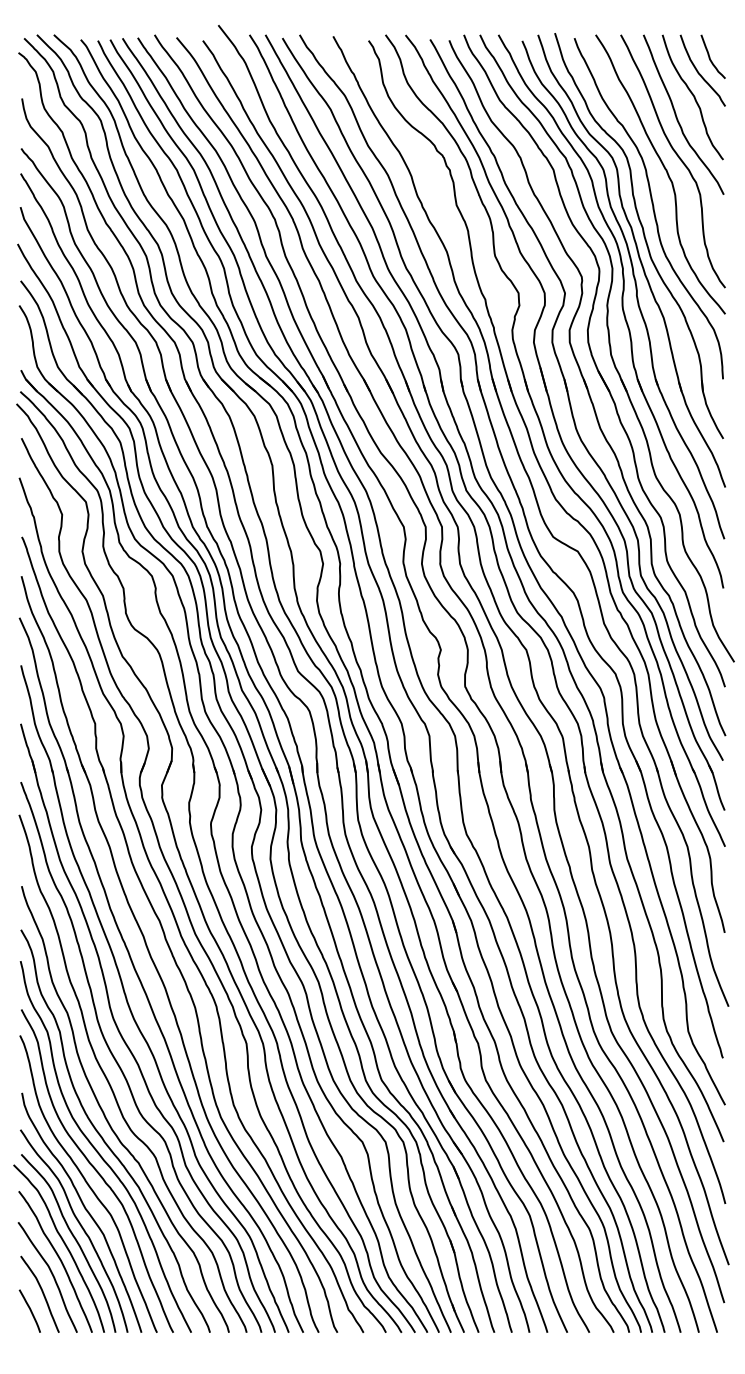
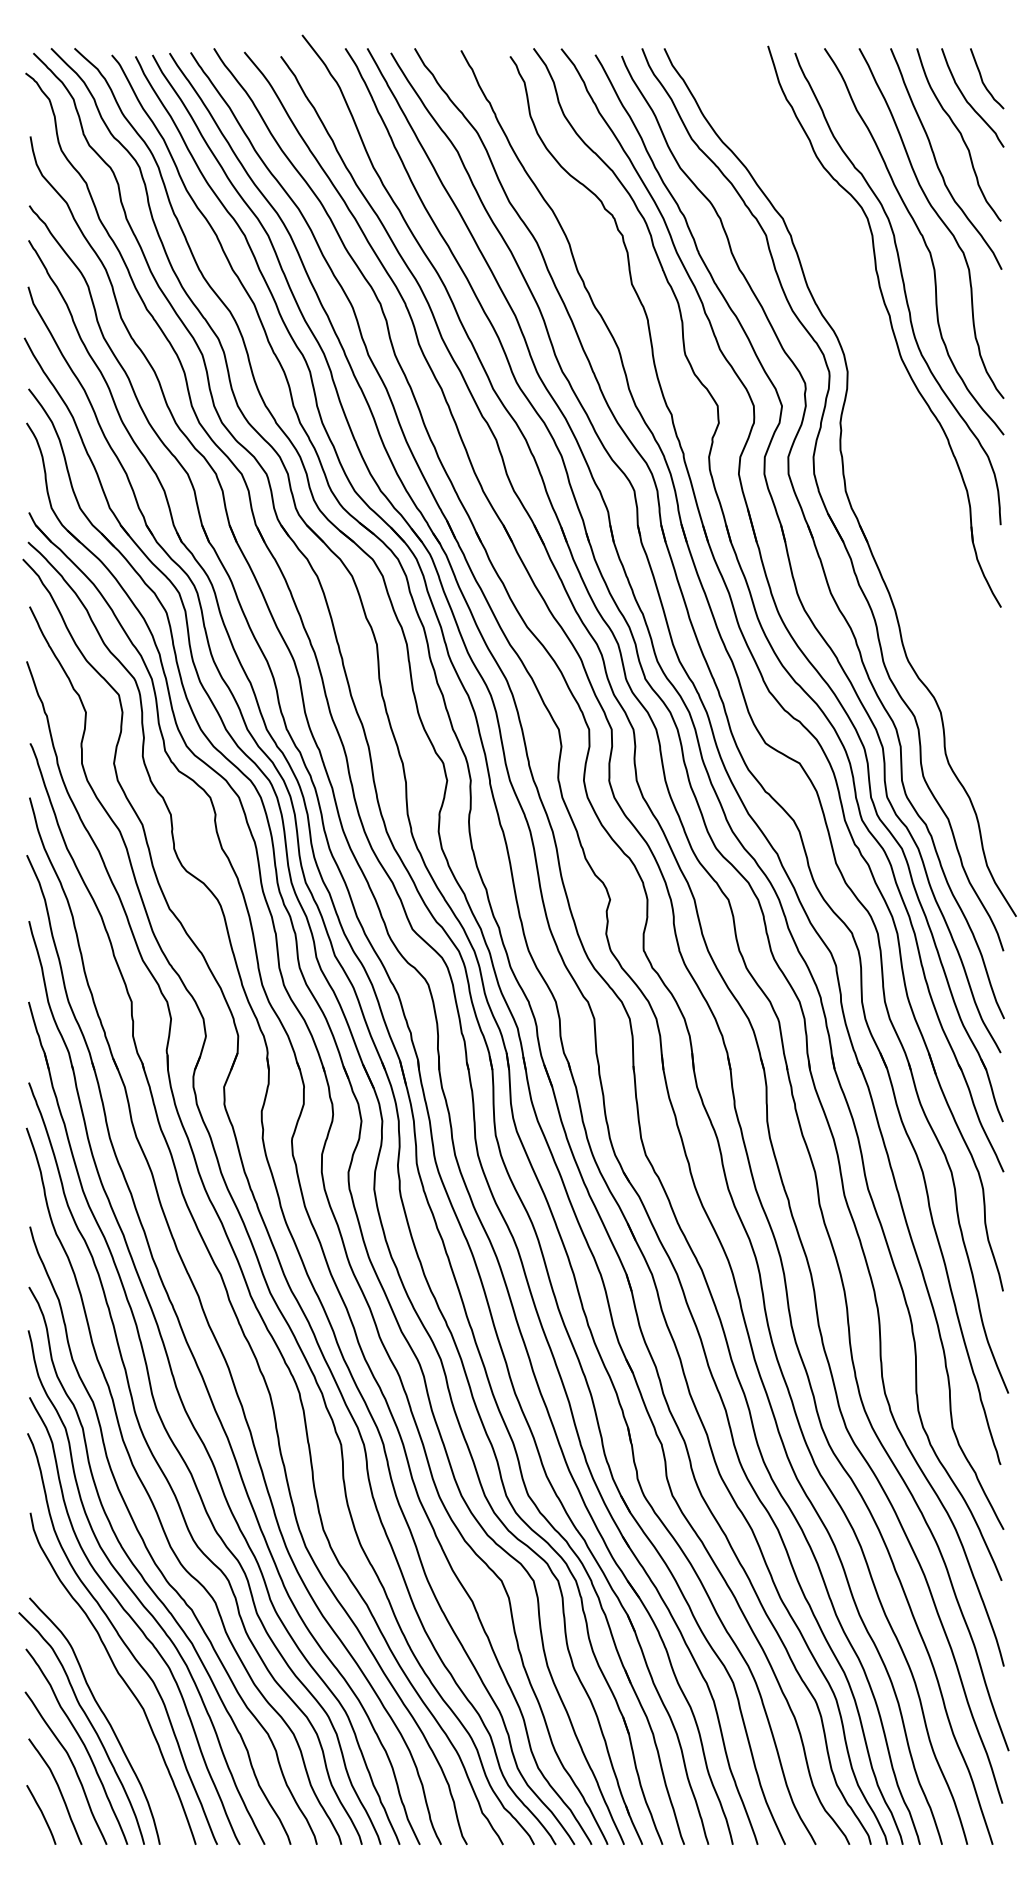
part: (621, 307) -> (860, 425), removed
curve: (79, 1225) -> (109, 1696), removed

